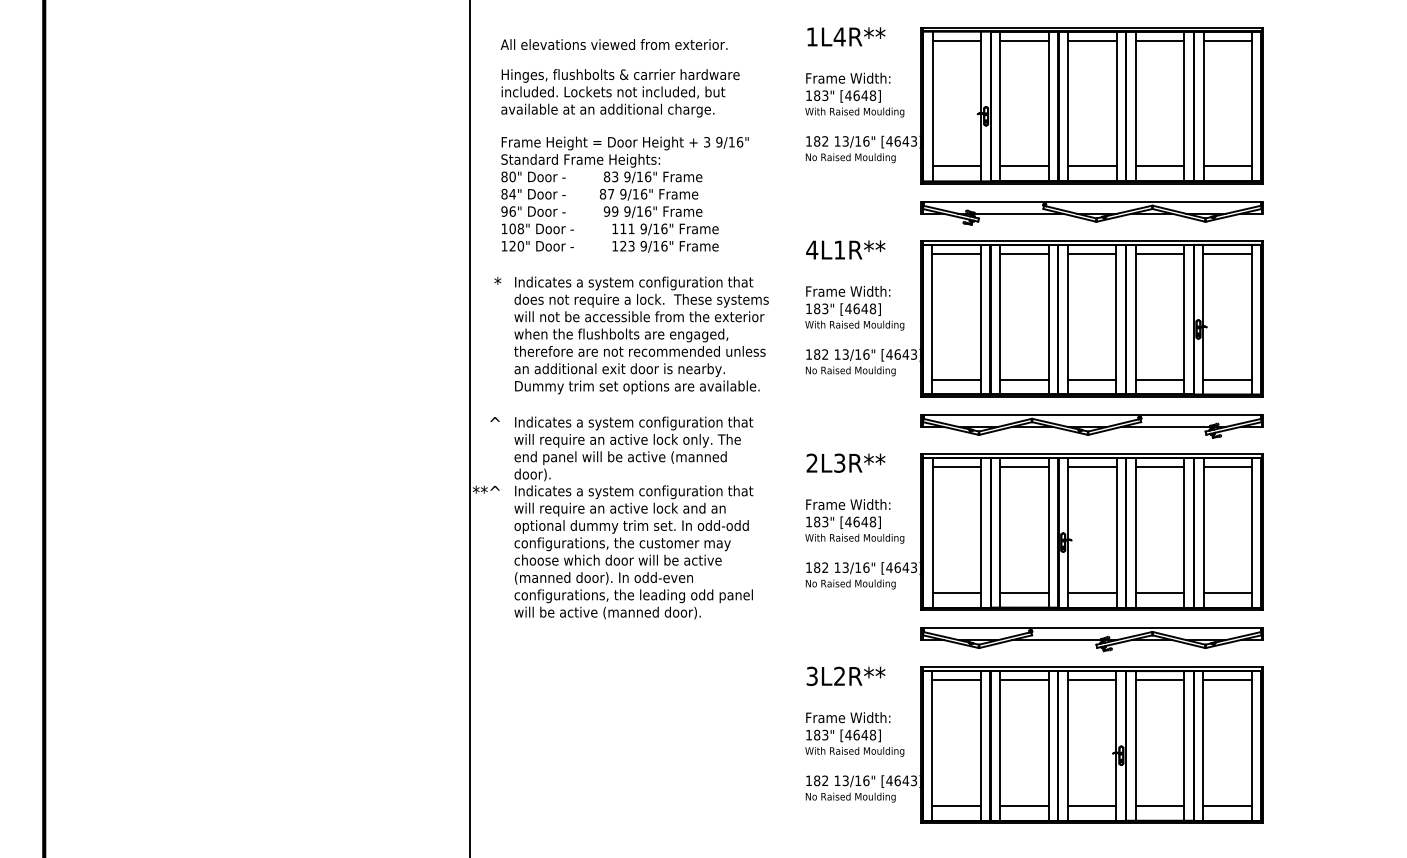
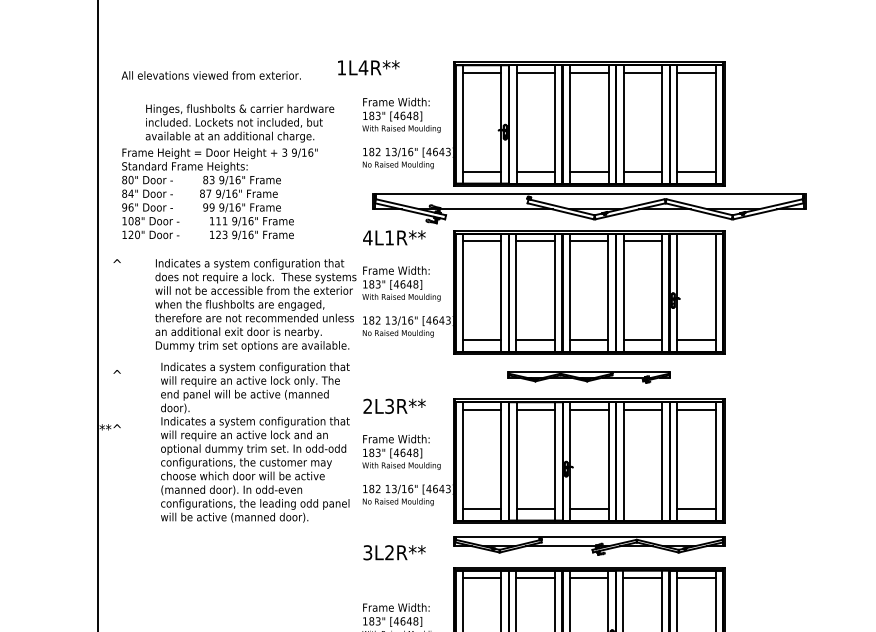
text: (846, 36) -> (368, 67), moved
text: (620, 93) -> (240, 123), moved
part: (1091, 213) -> (588, 208), size x1.6
line: (1227, 254) -> (696, 241), removed
text: (495, 280) -> (117, 261), * -> ^
text: (641, 335) -> (255, 305), moved
part: (1091, 426) -> (588, 377), size x0.6
text: (633, 517) -> (255, 442), moved
line: (1159, 592) -> (642, 508), removed
text: (845, 675) -> (394, 552), moved

